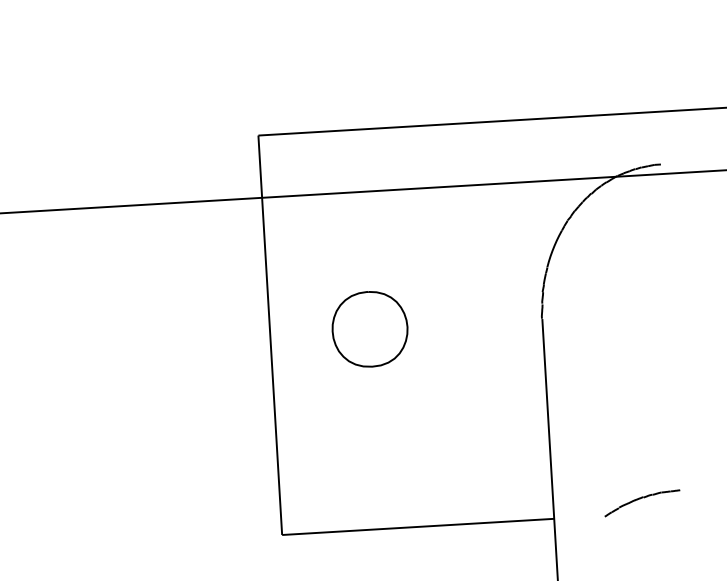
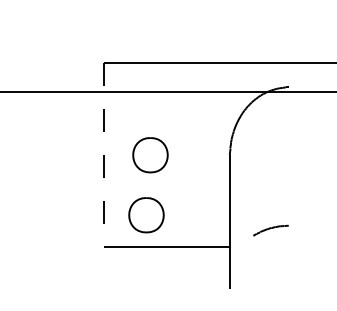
line: (270, 335) -> (104, 155), solid -> dashed
part: (369, 460) -> (146, 215), added
part: (641, 502) -> (270, 230), moved

